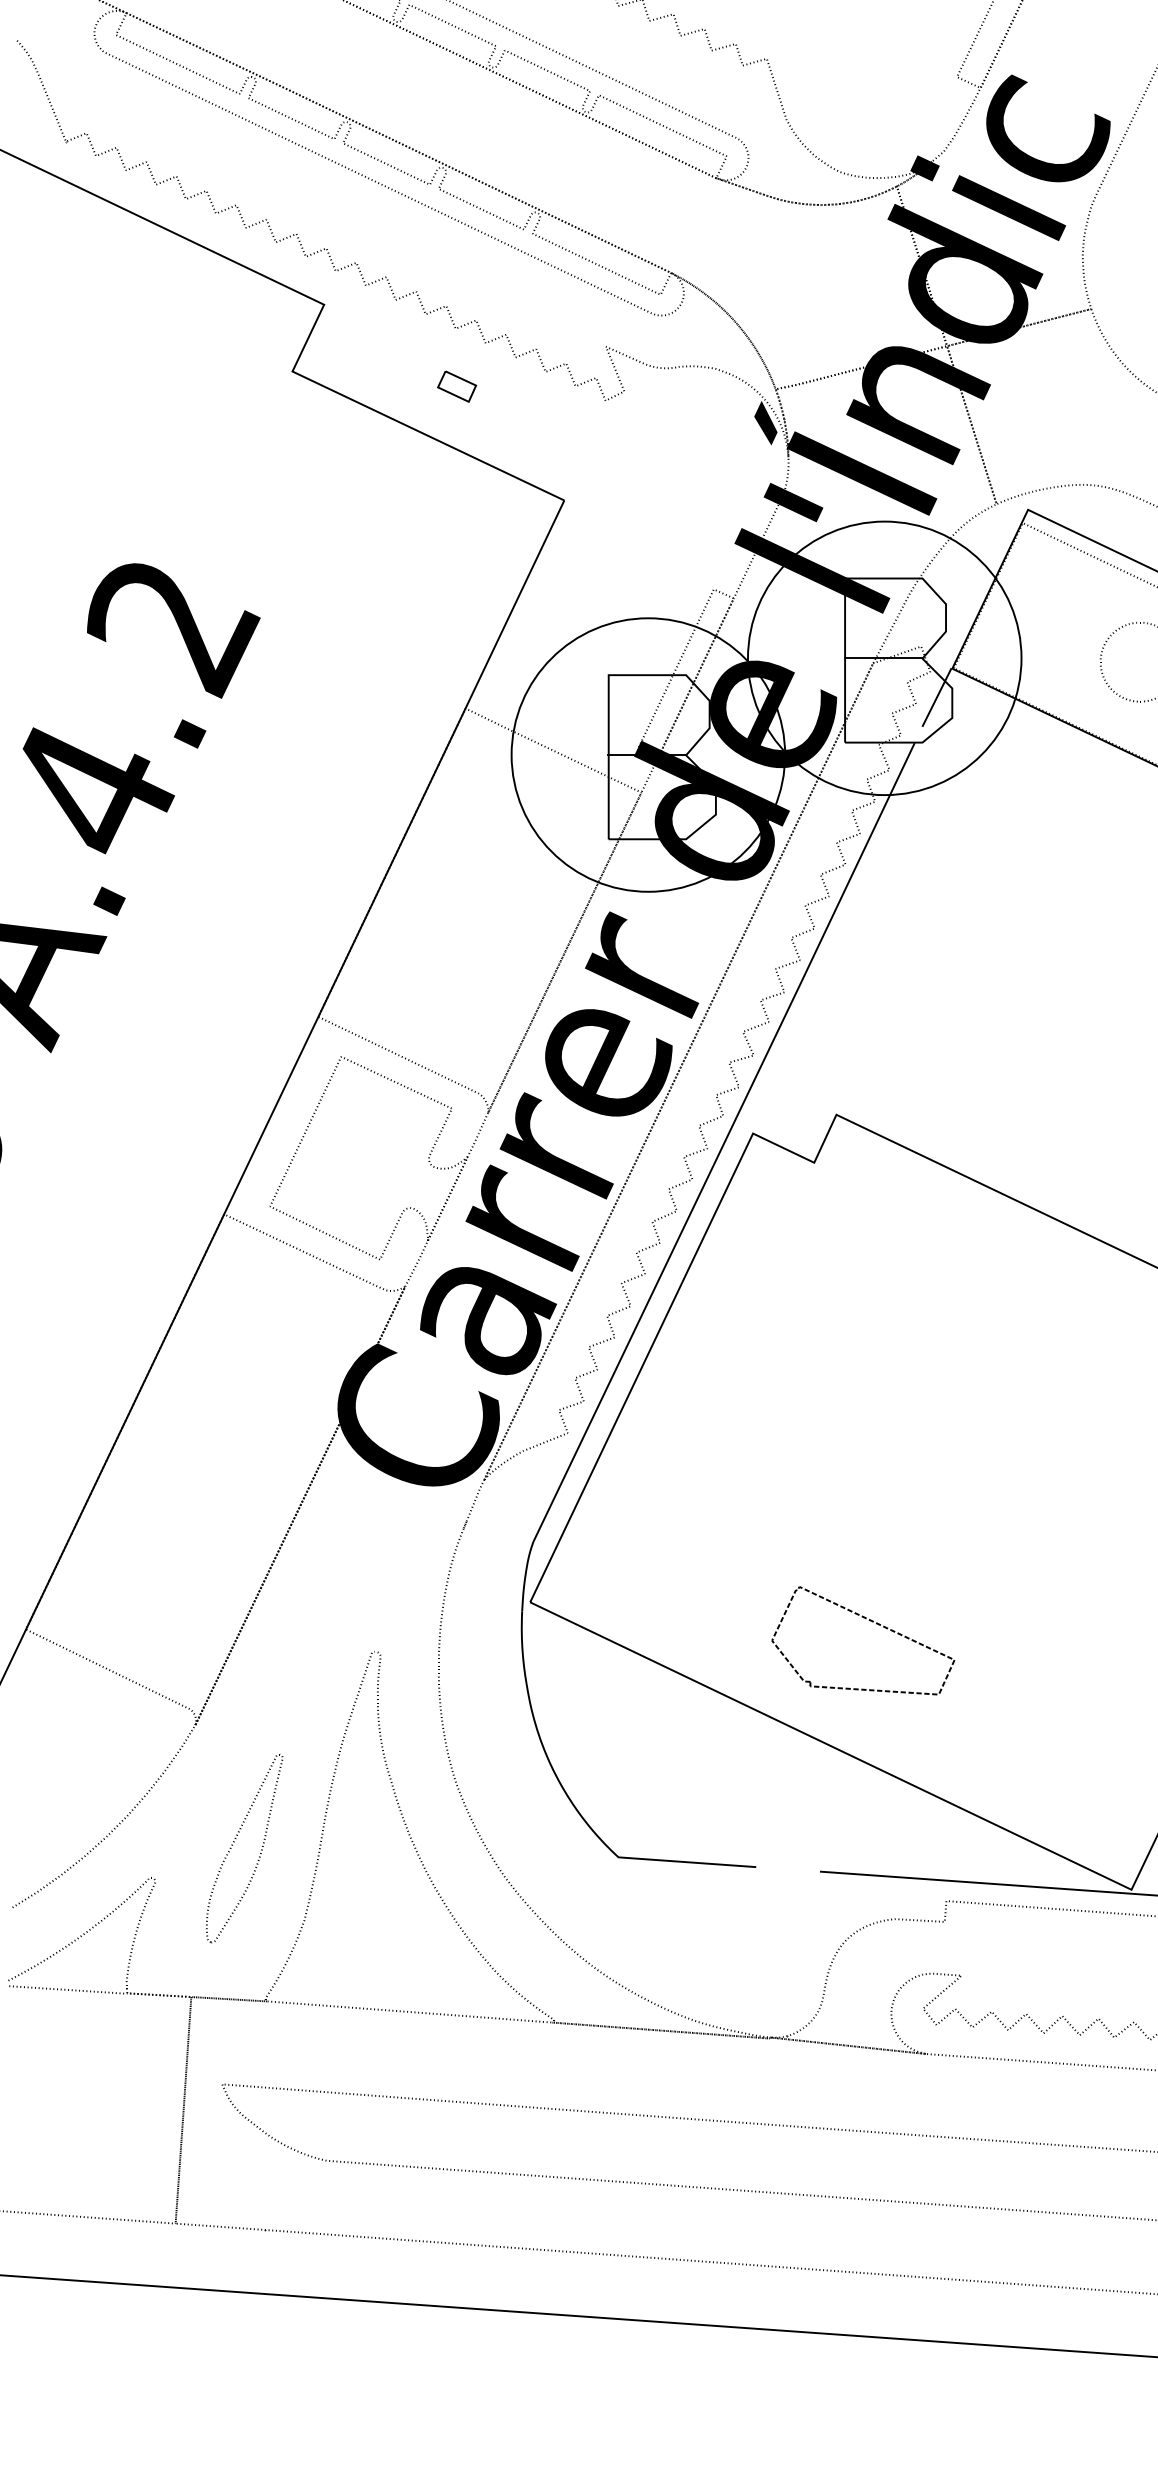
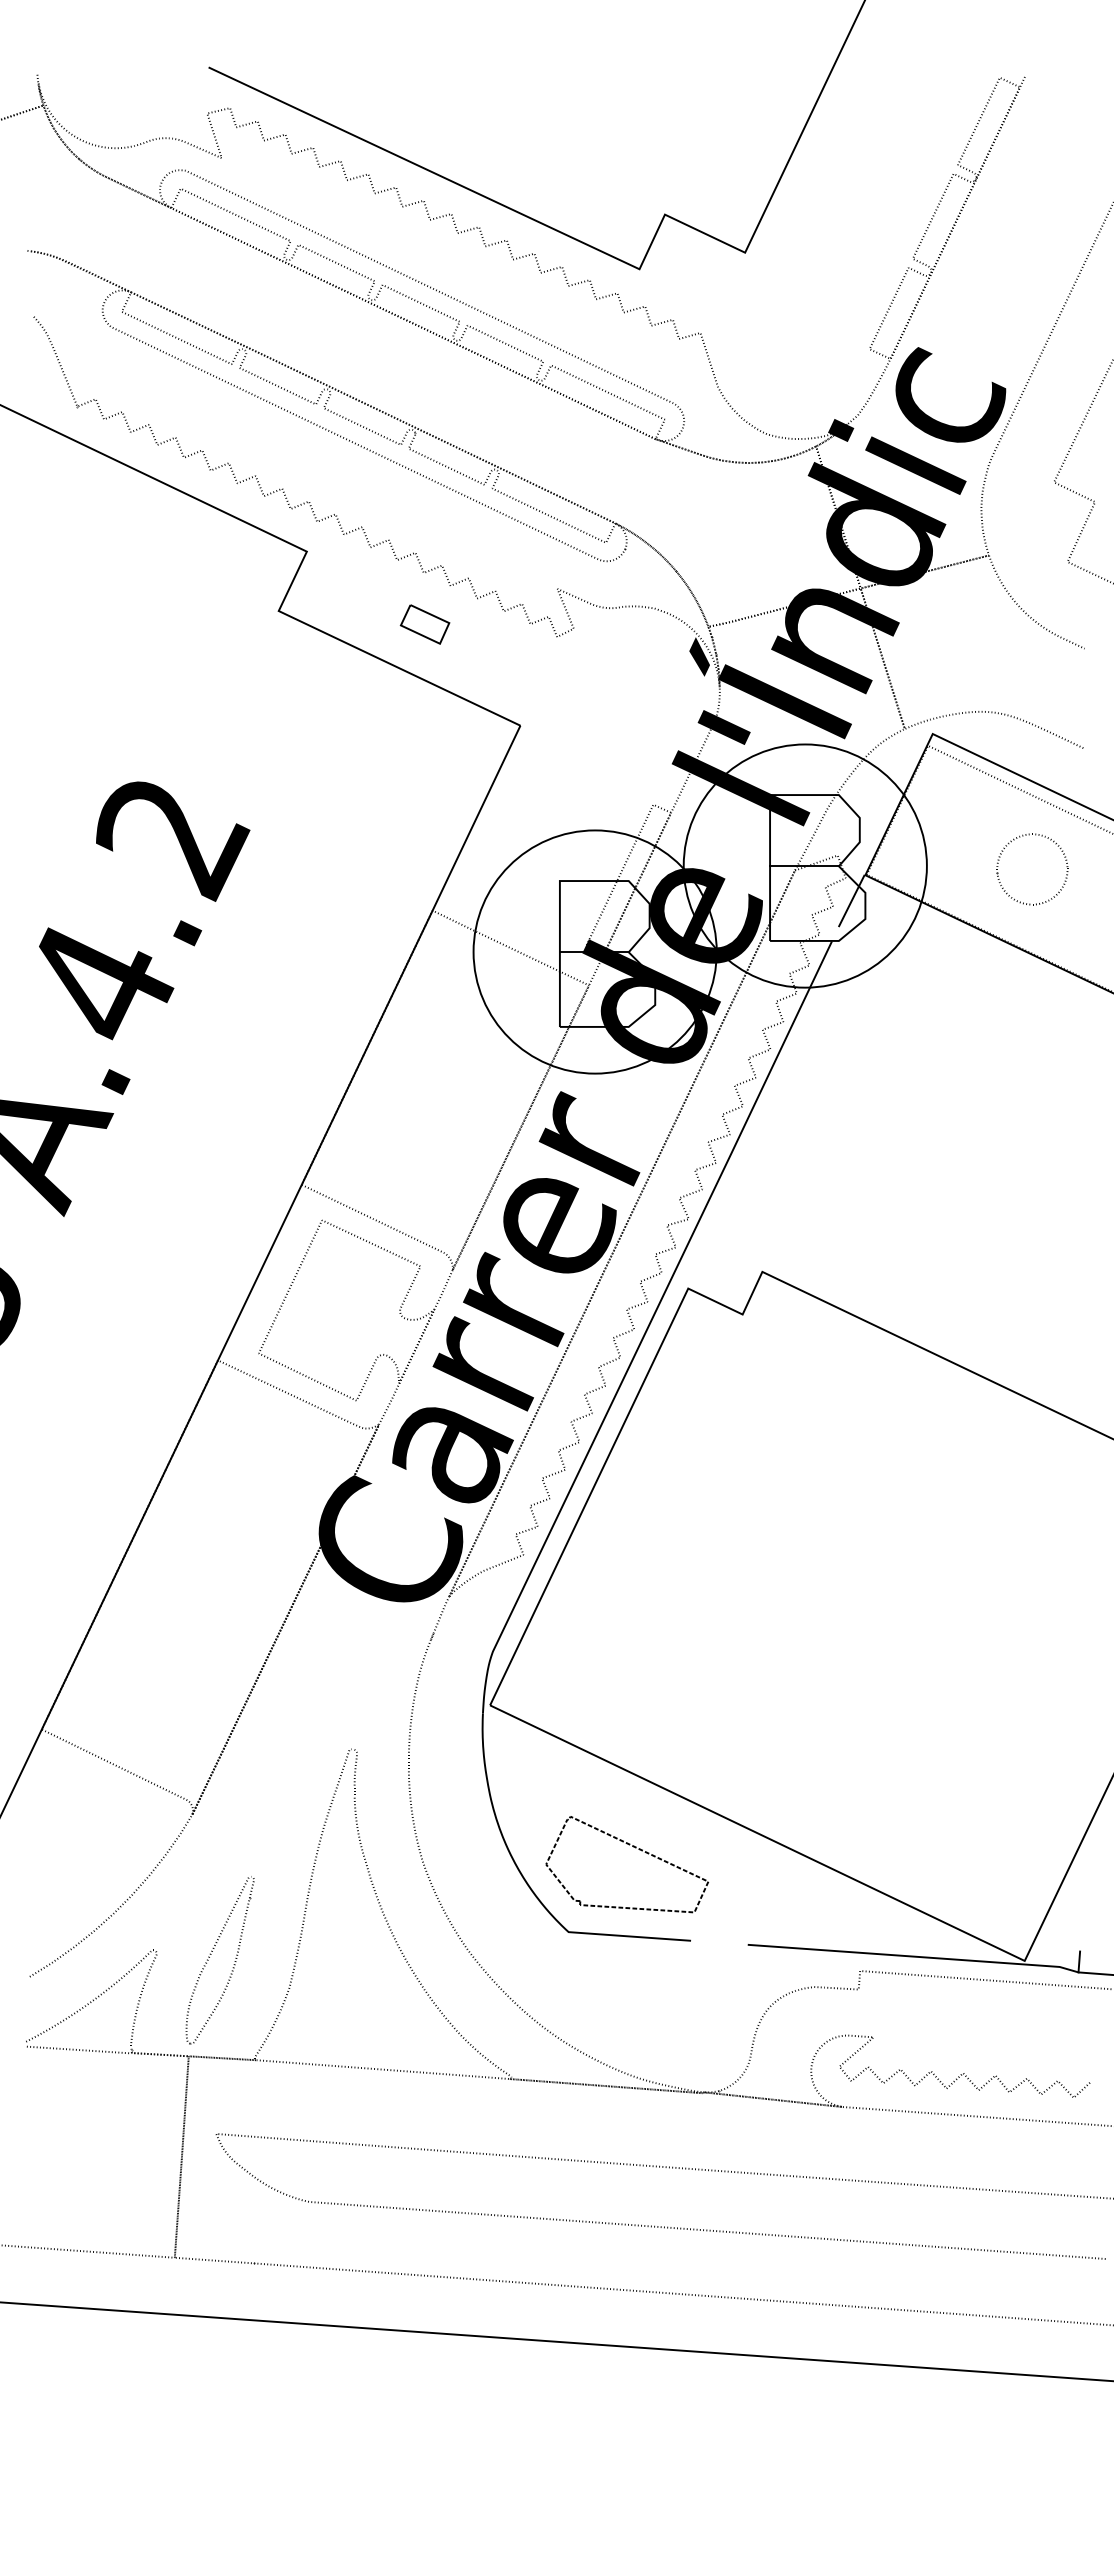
part: (456, 386) -> (424, 624), size x1.43
part: (872, 1622) -> (635, 1848), moved
part: (234, 1842) -> (211, 1954), moved

